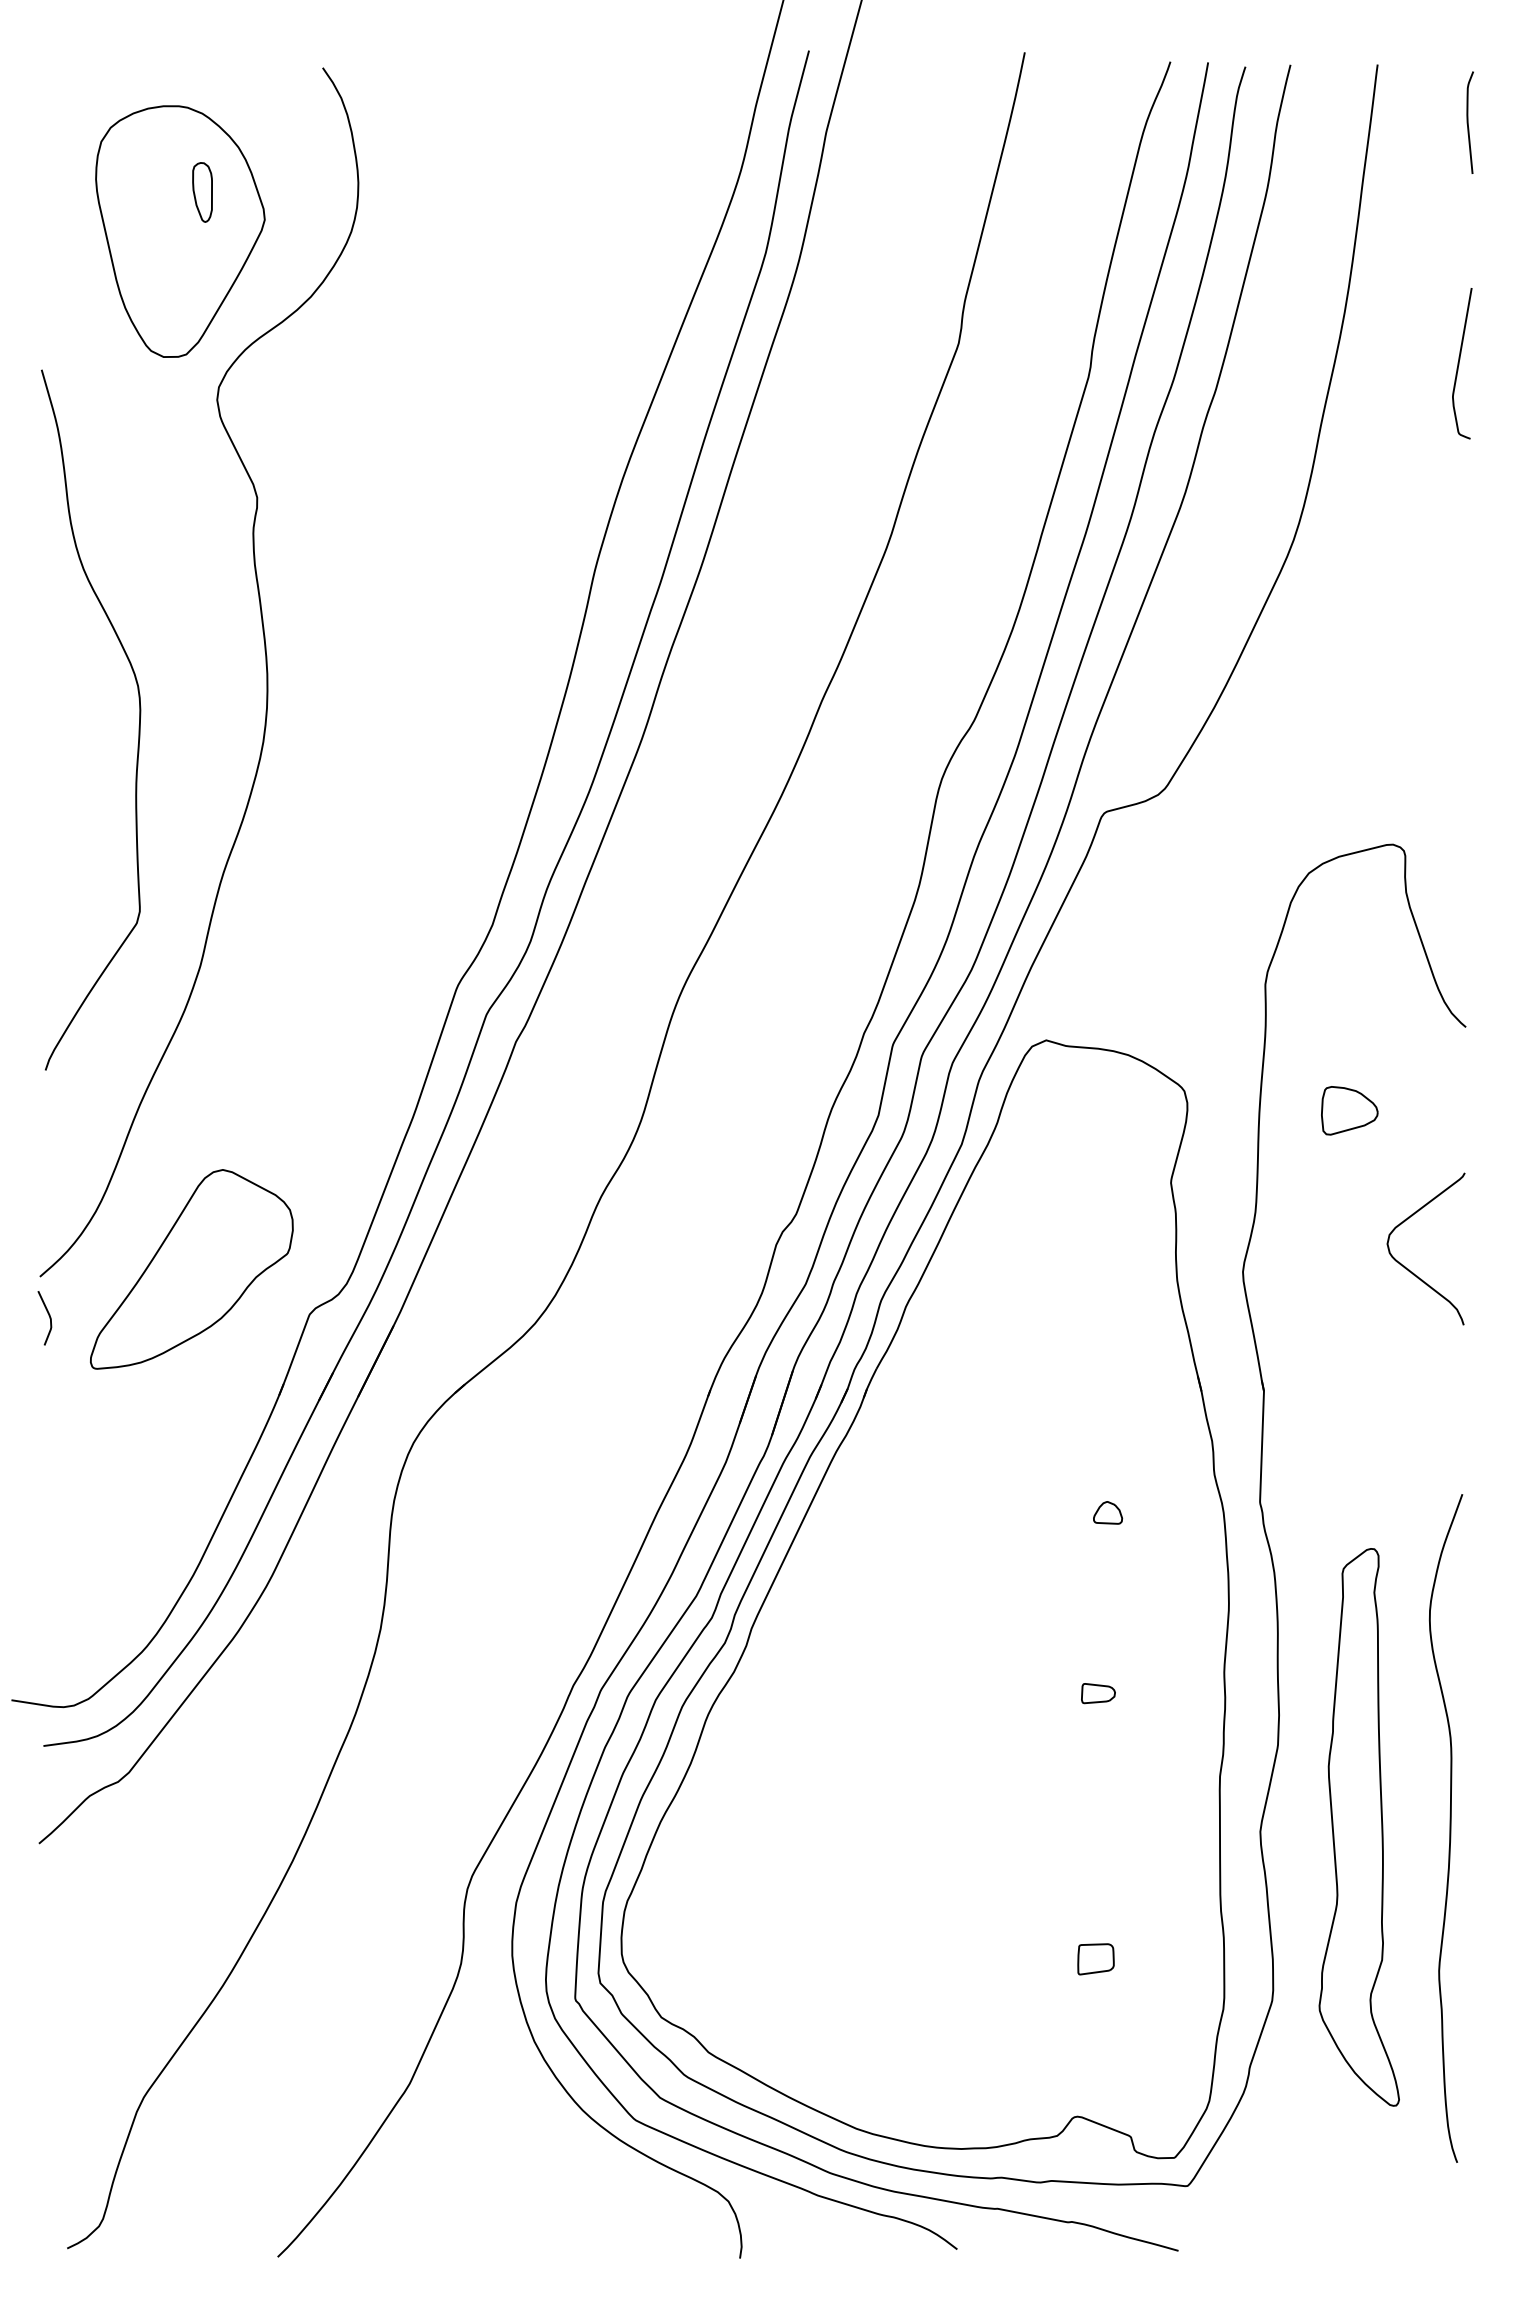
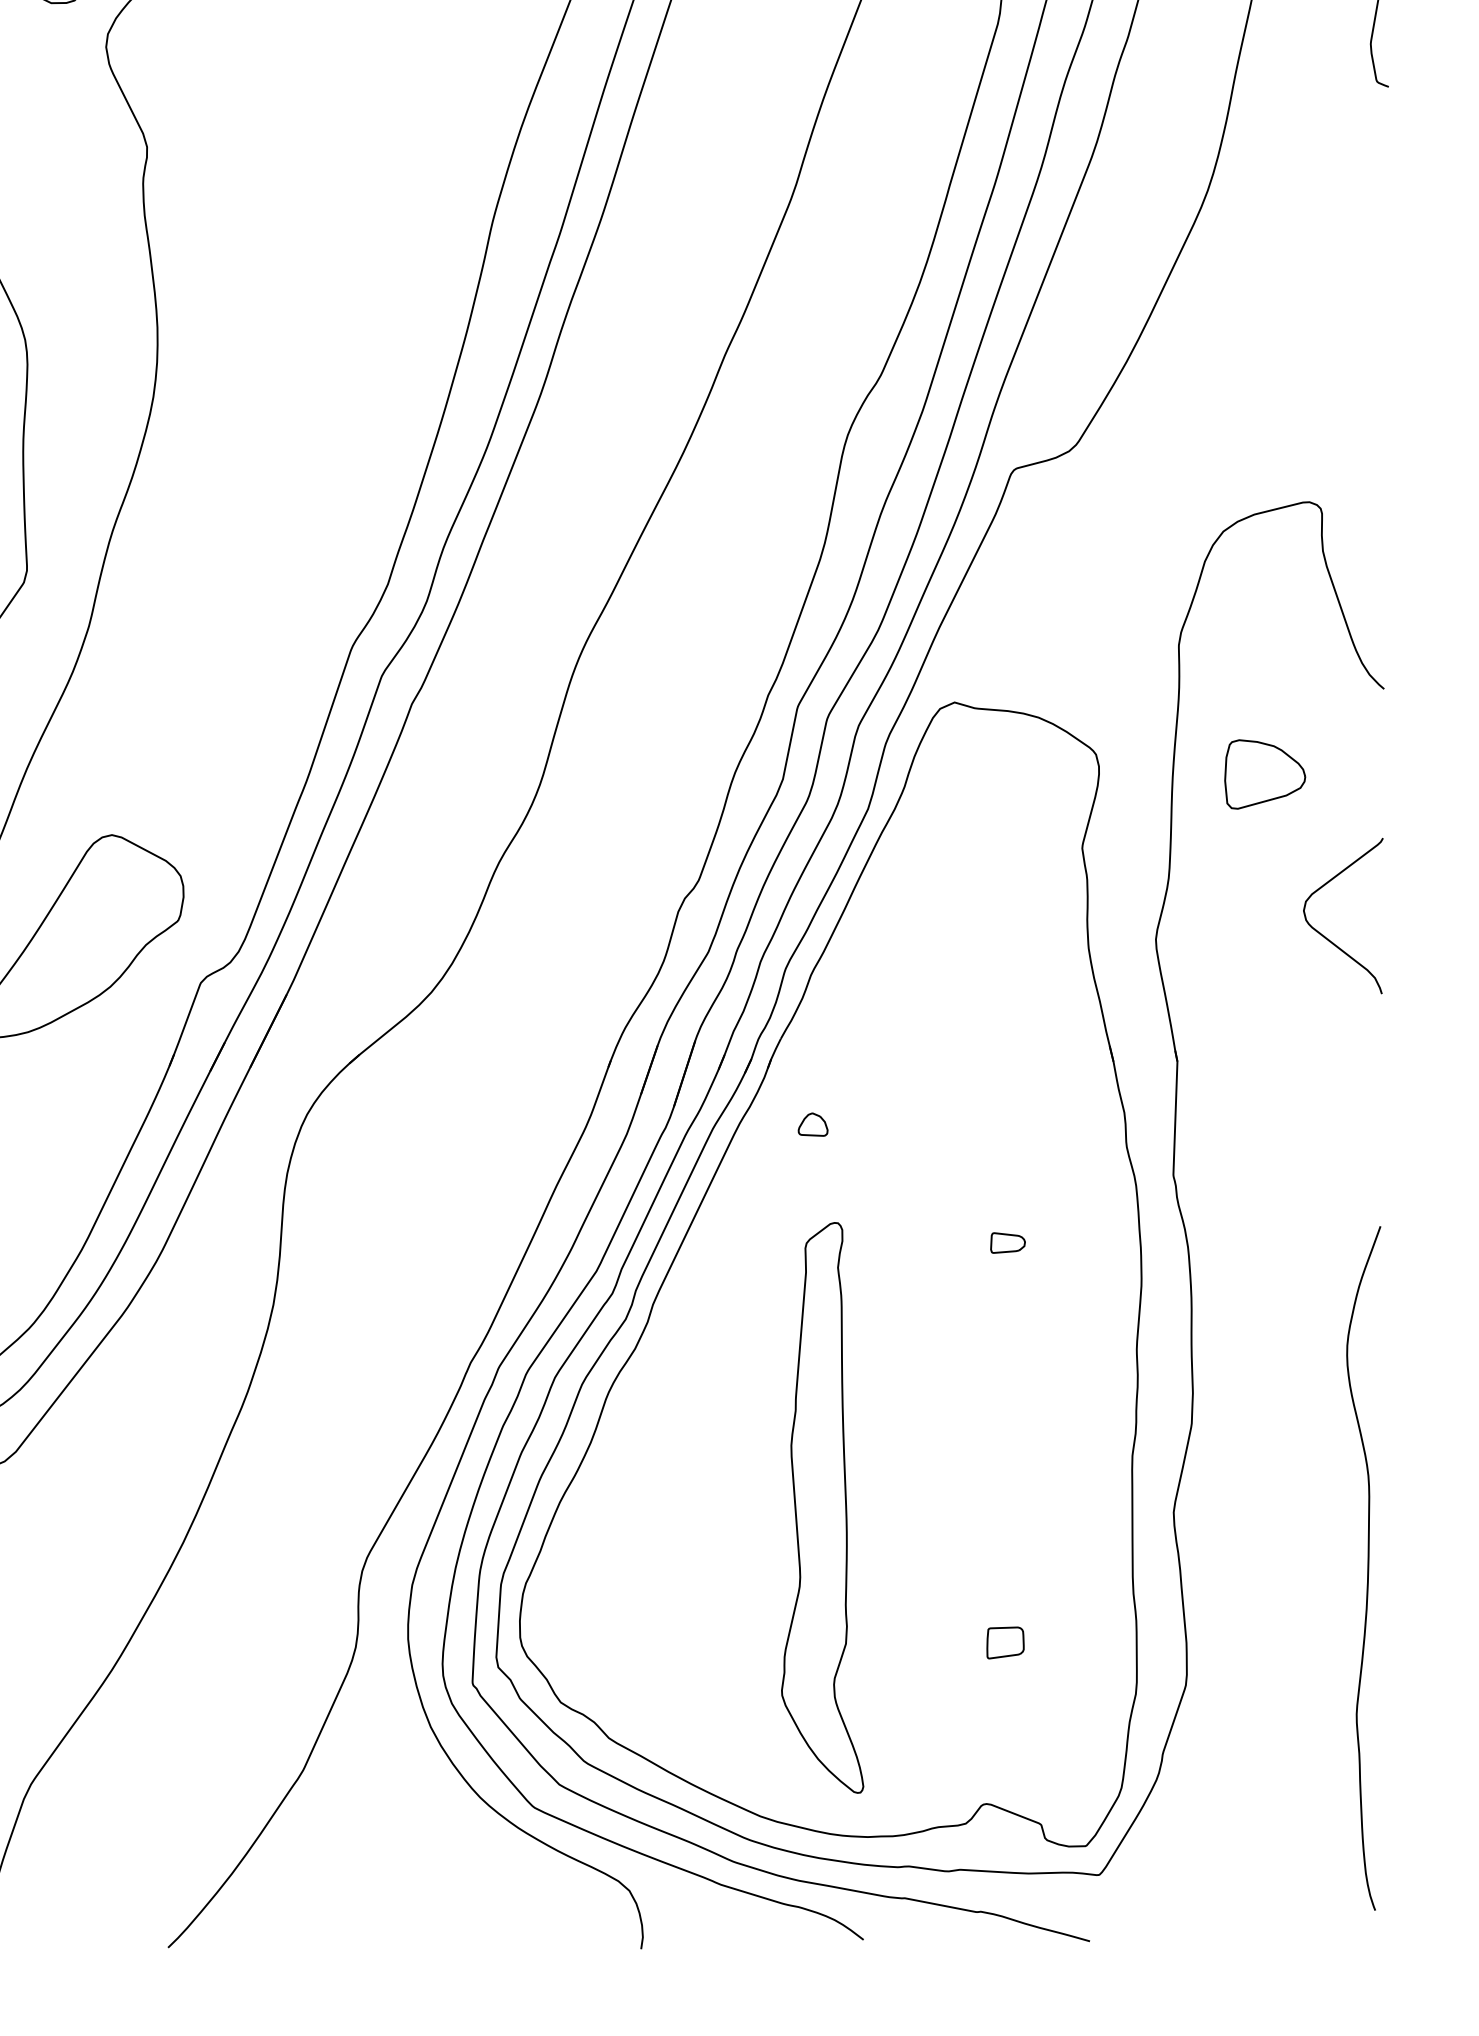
part: (1349, 1110) -> (1264, 774), size x1.4
part: (1108, 1512) -> (813, 1124), moved
part: (1098, 1693) -> (1008, 1242), moved
part: (1358, 1827) -> (821, 1508), moved
curve: (1449, 1828) -> (1367, 1568), moved

